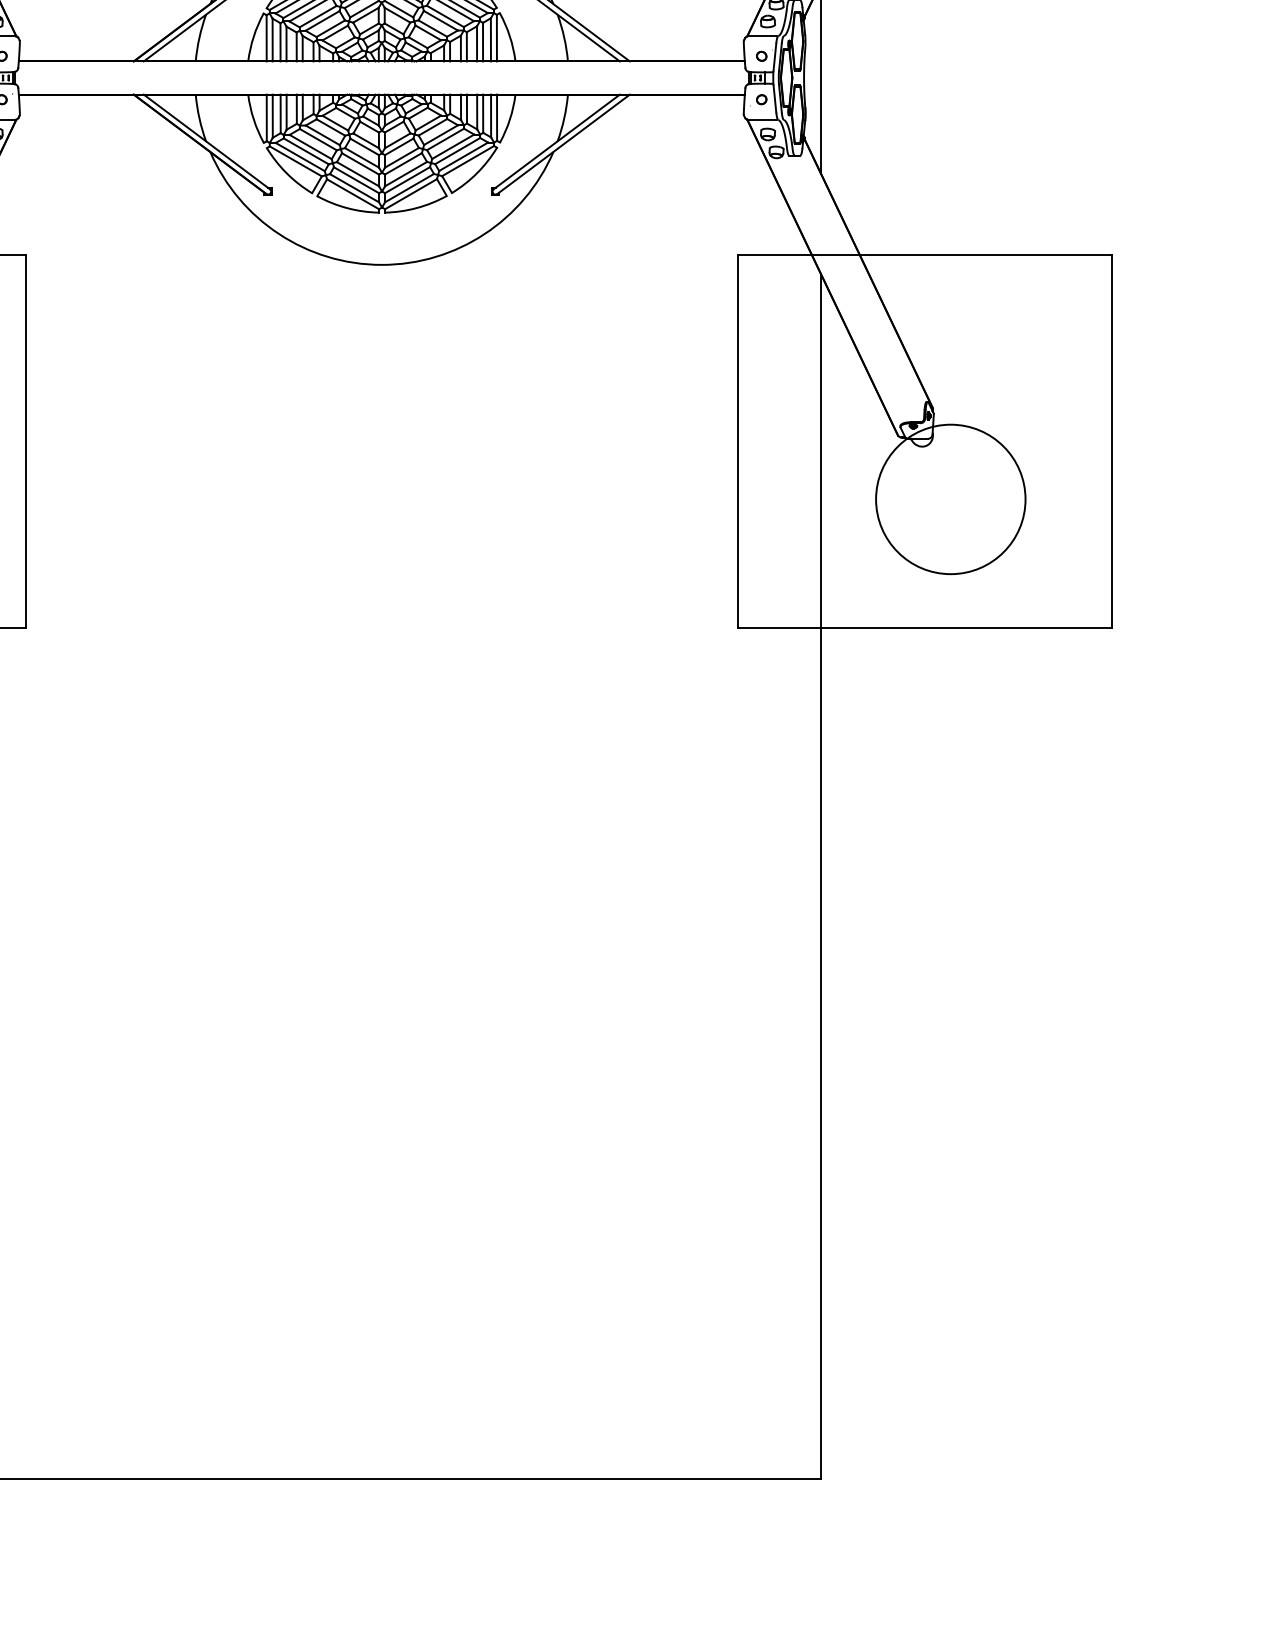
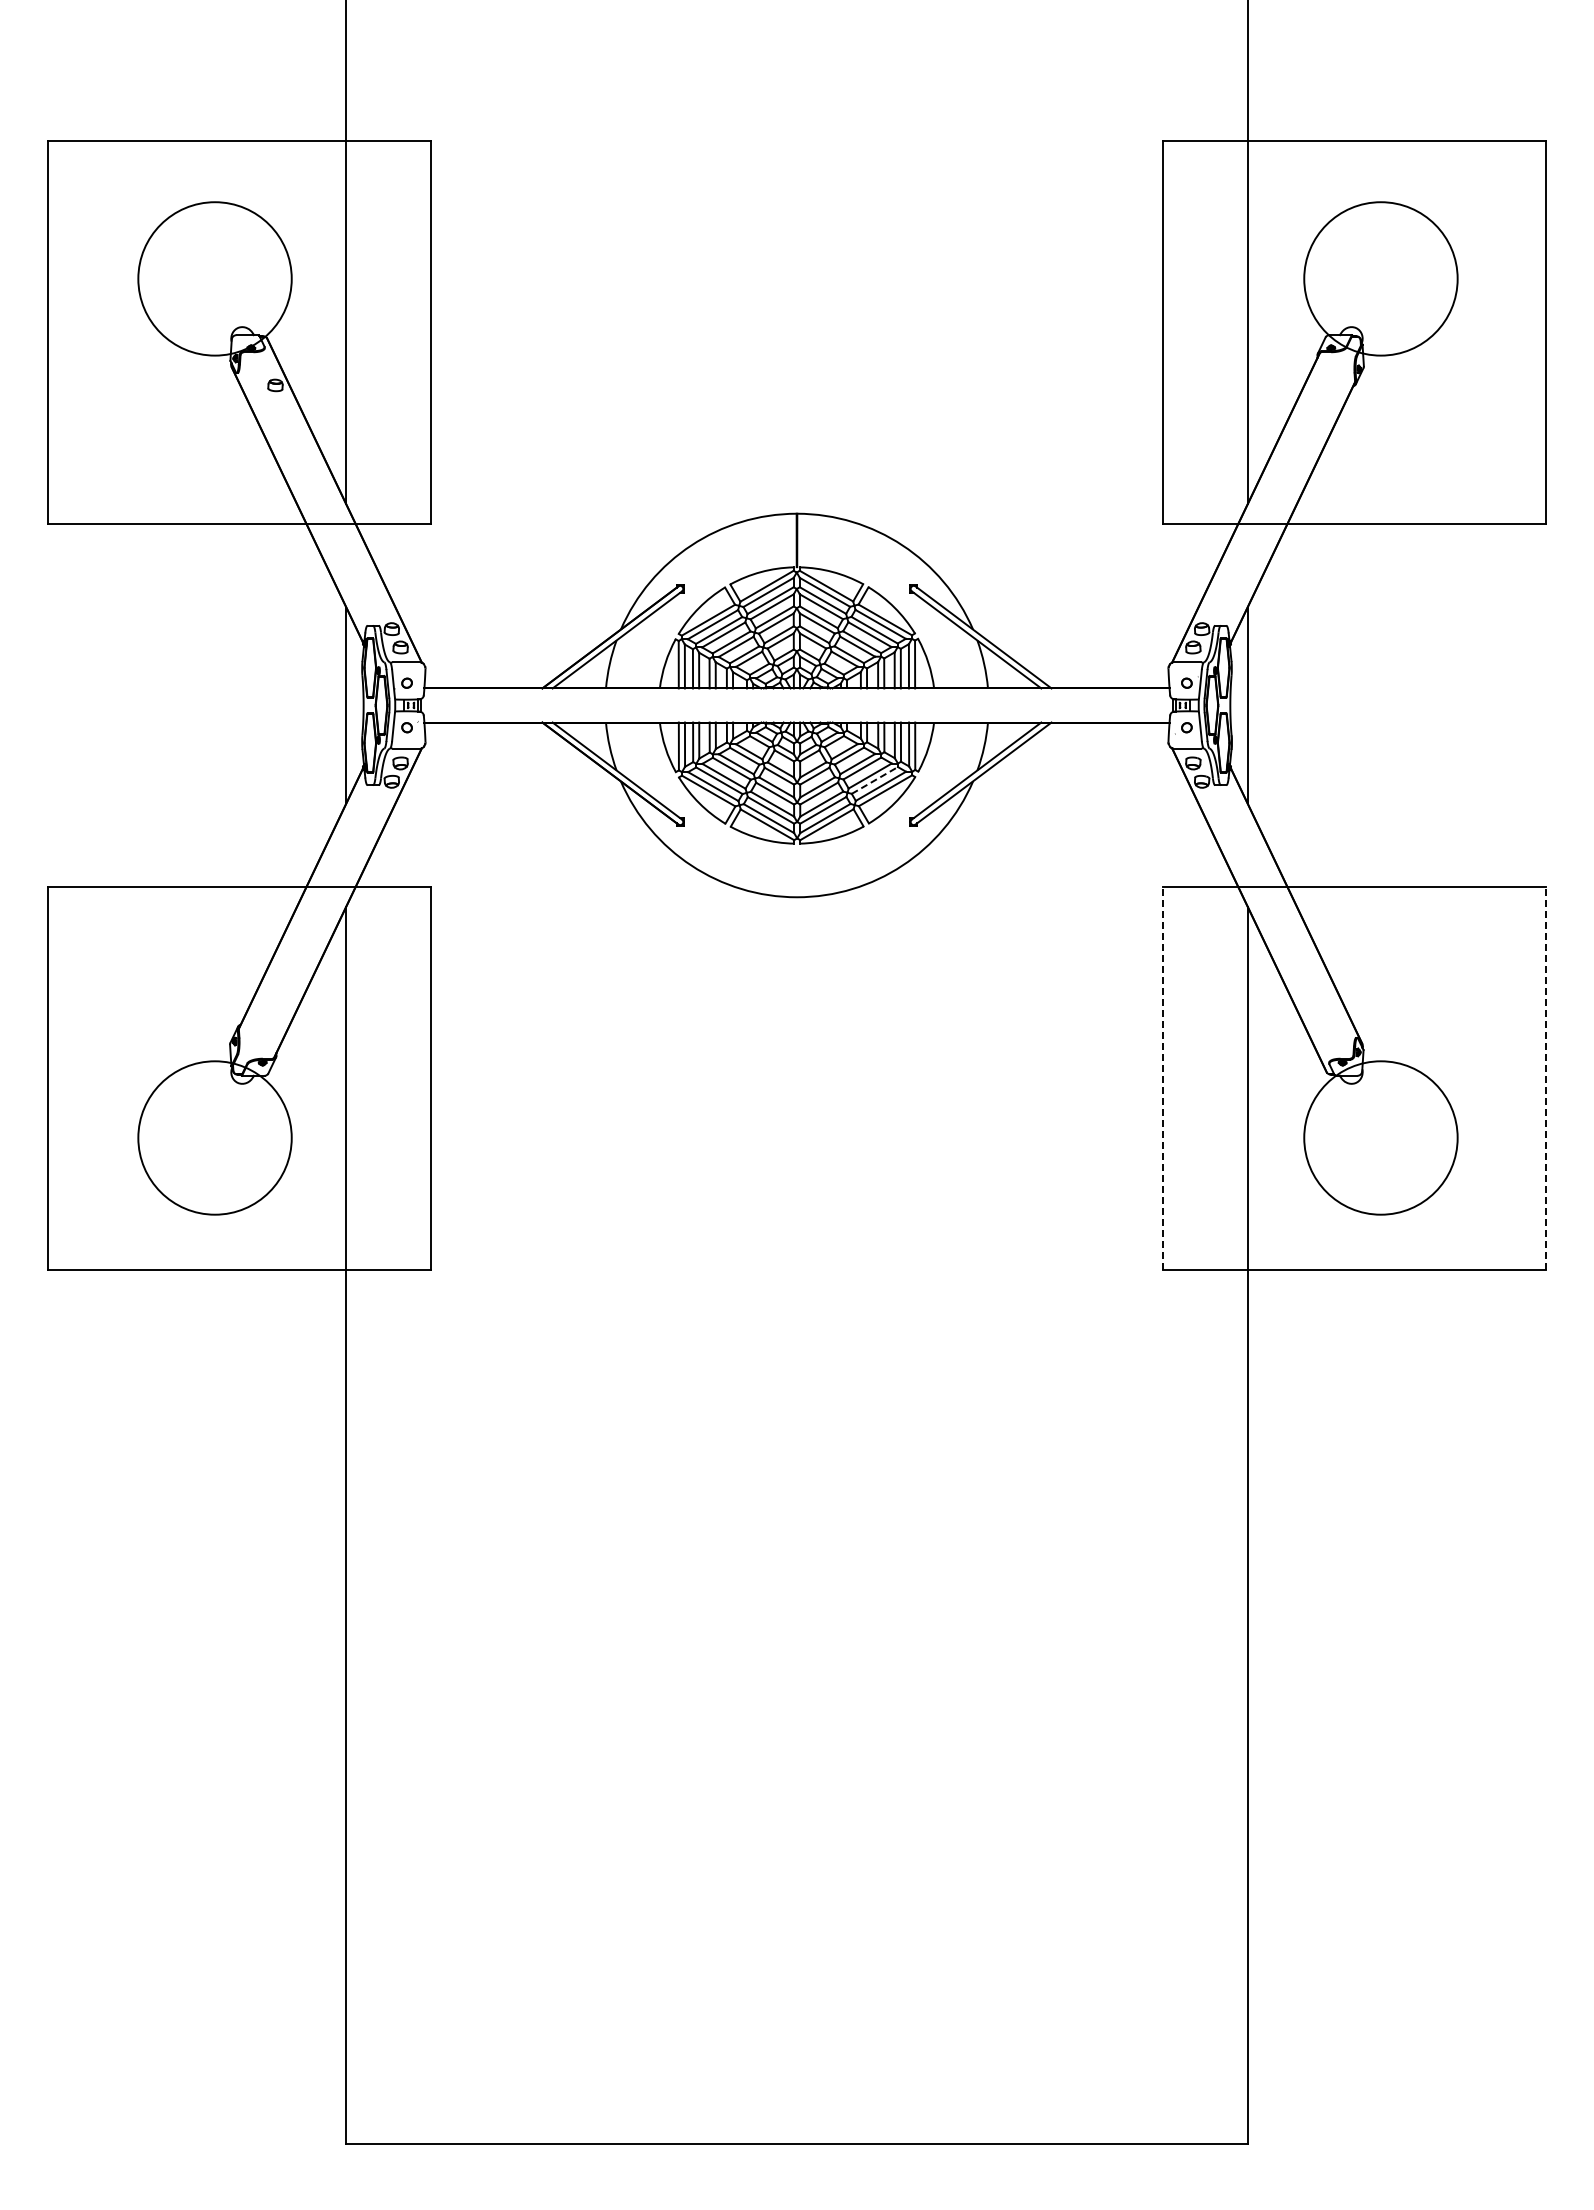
line: (457, 151) -> (874, 780), solid -> dashed
line: (737, 441) -> (1162, 1078), solid -> dashed
line: (1112, 441) -> (1546, 1078), solid -> dashed

